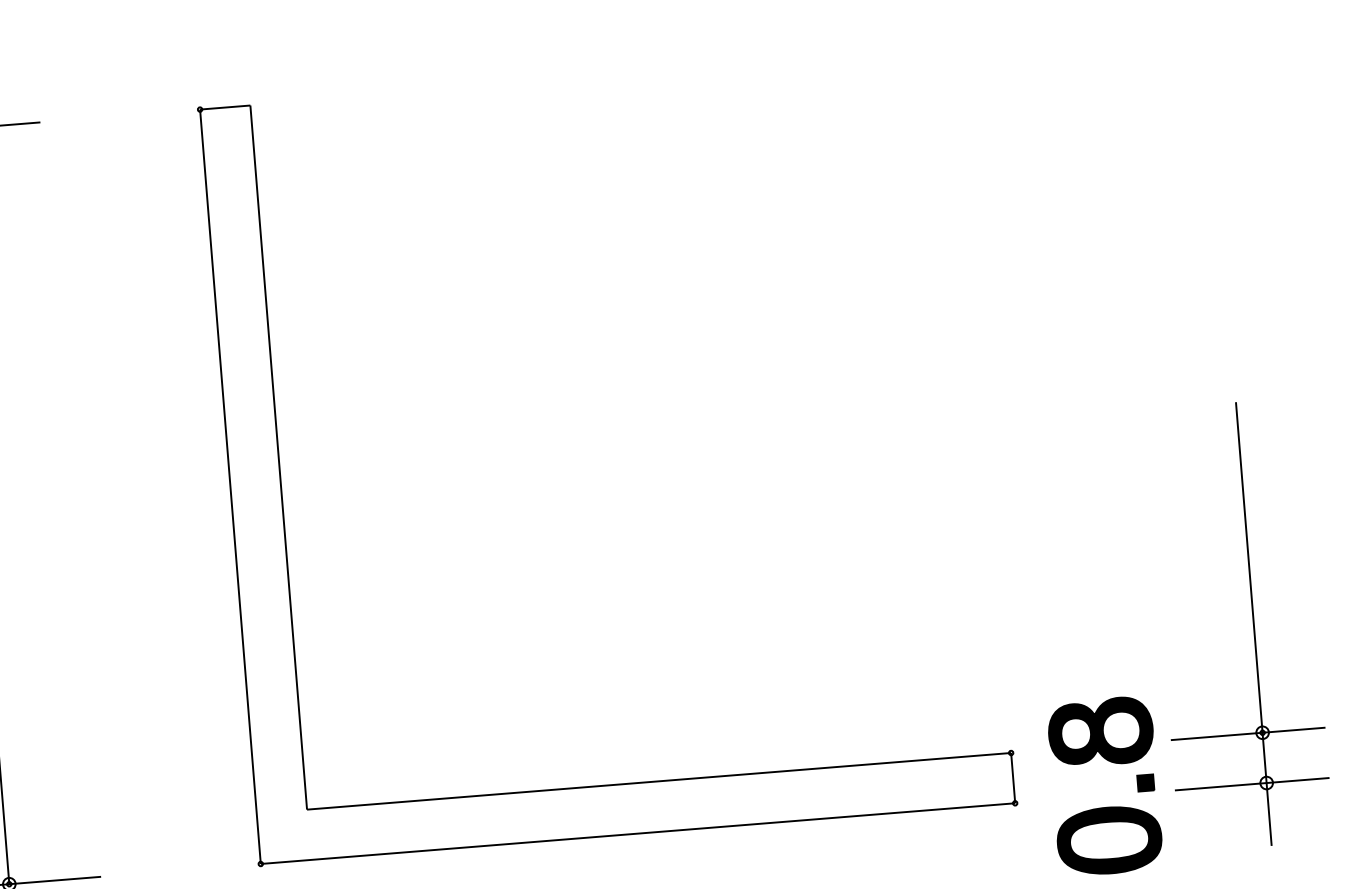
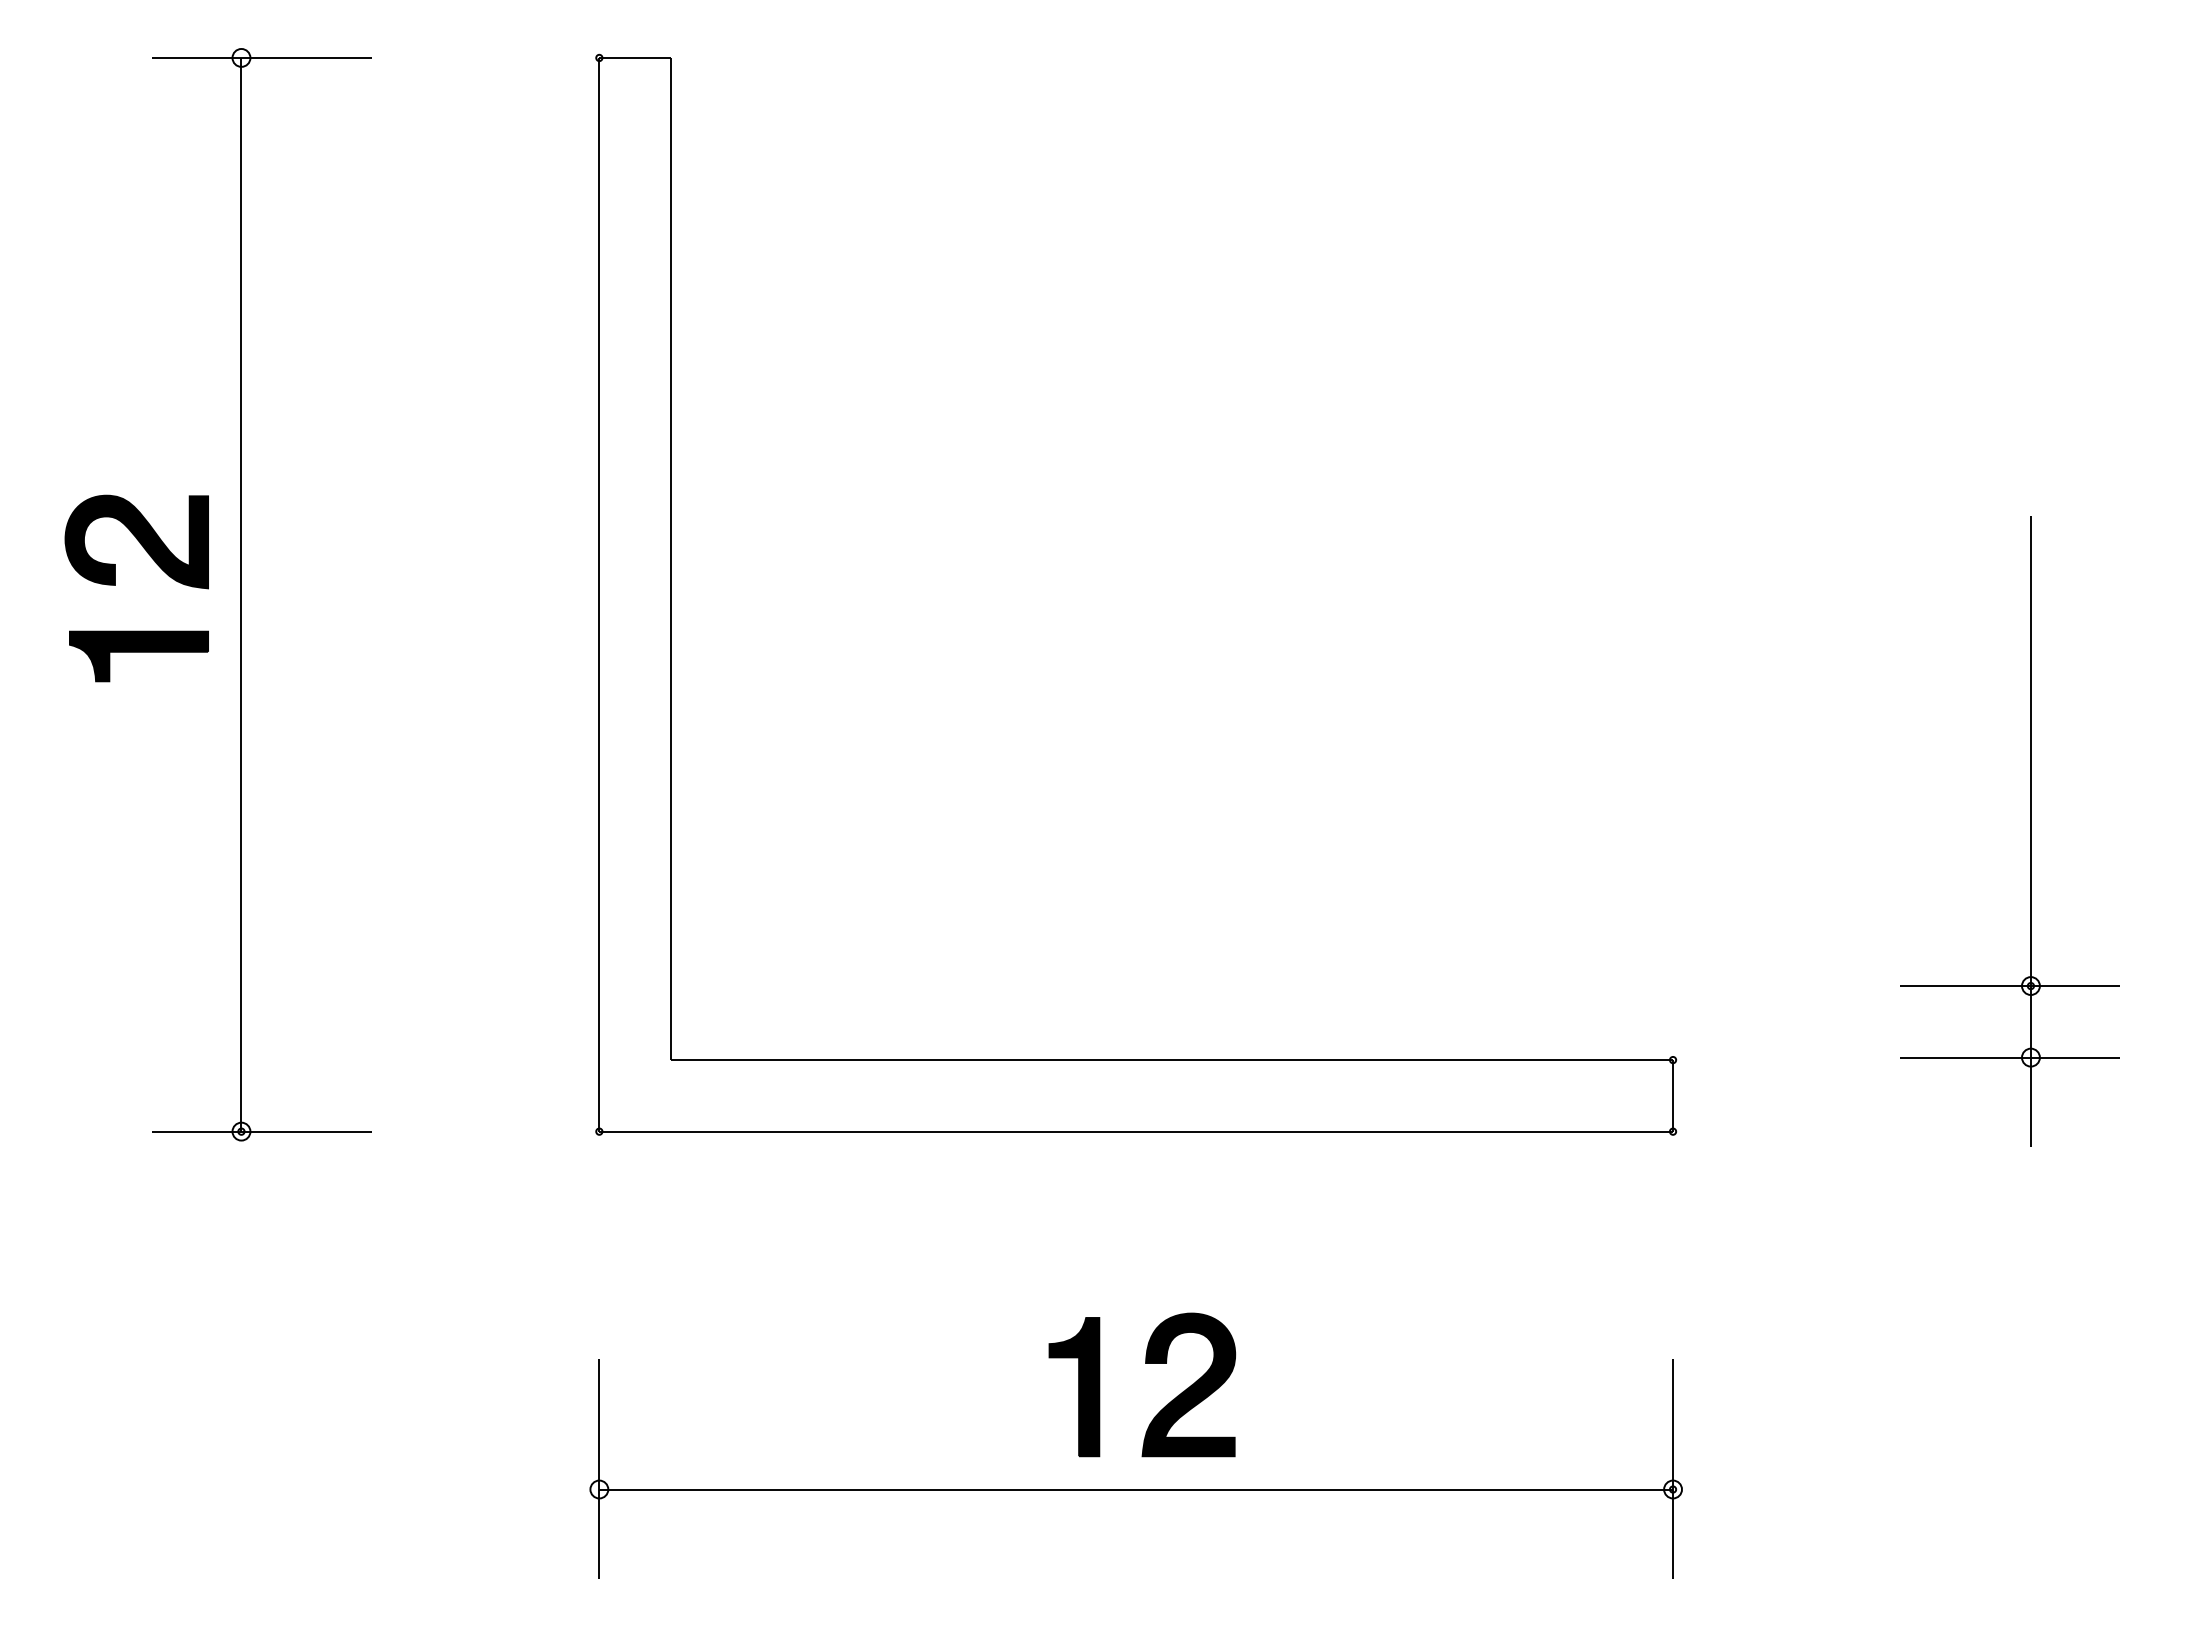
part: (1253, 624) -> (2030, 831), moved
part: (1106, 807) -> (1801, 1147), removed

